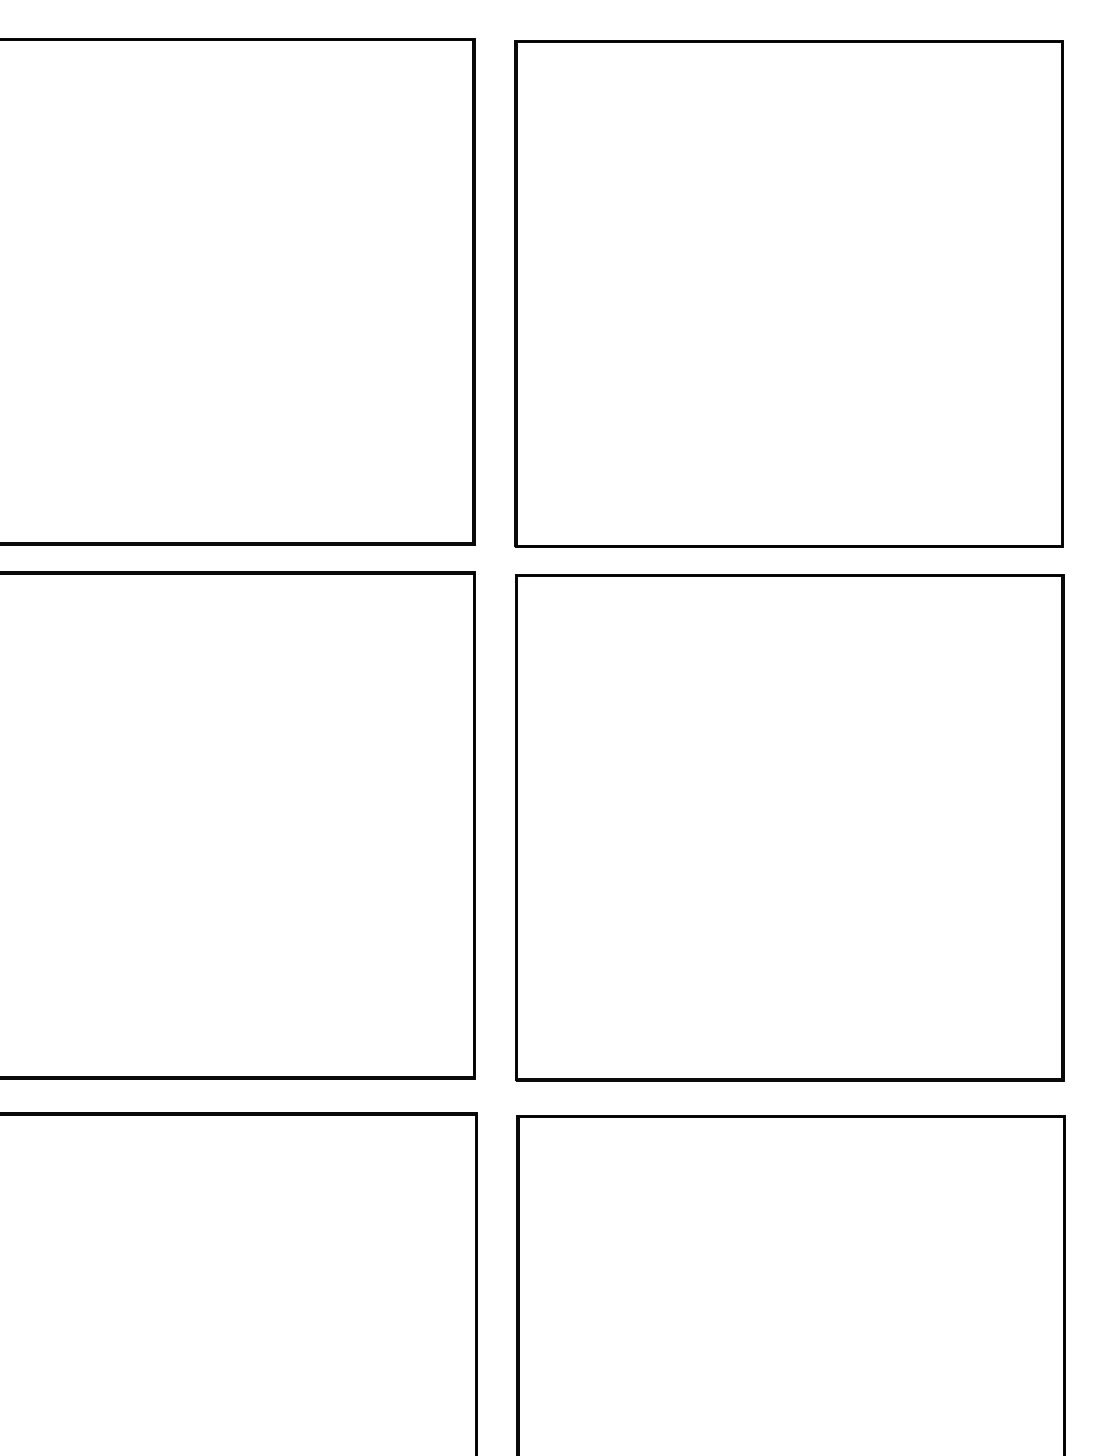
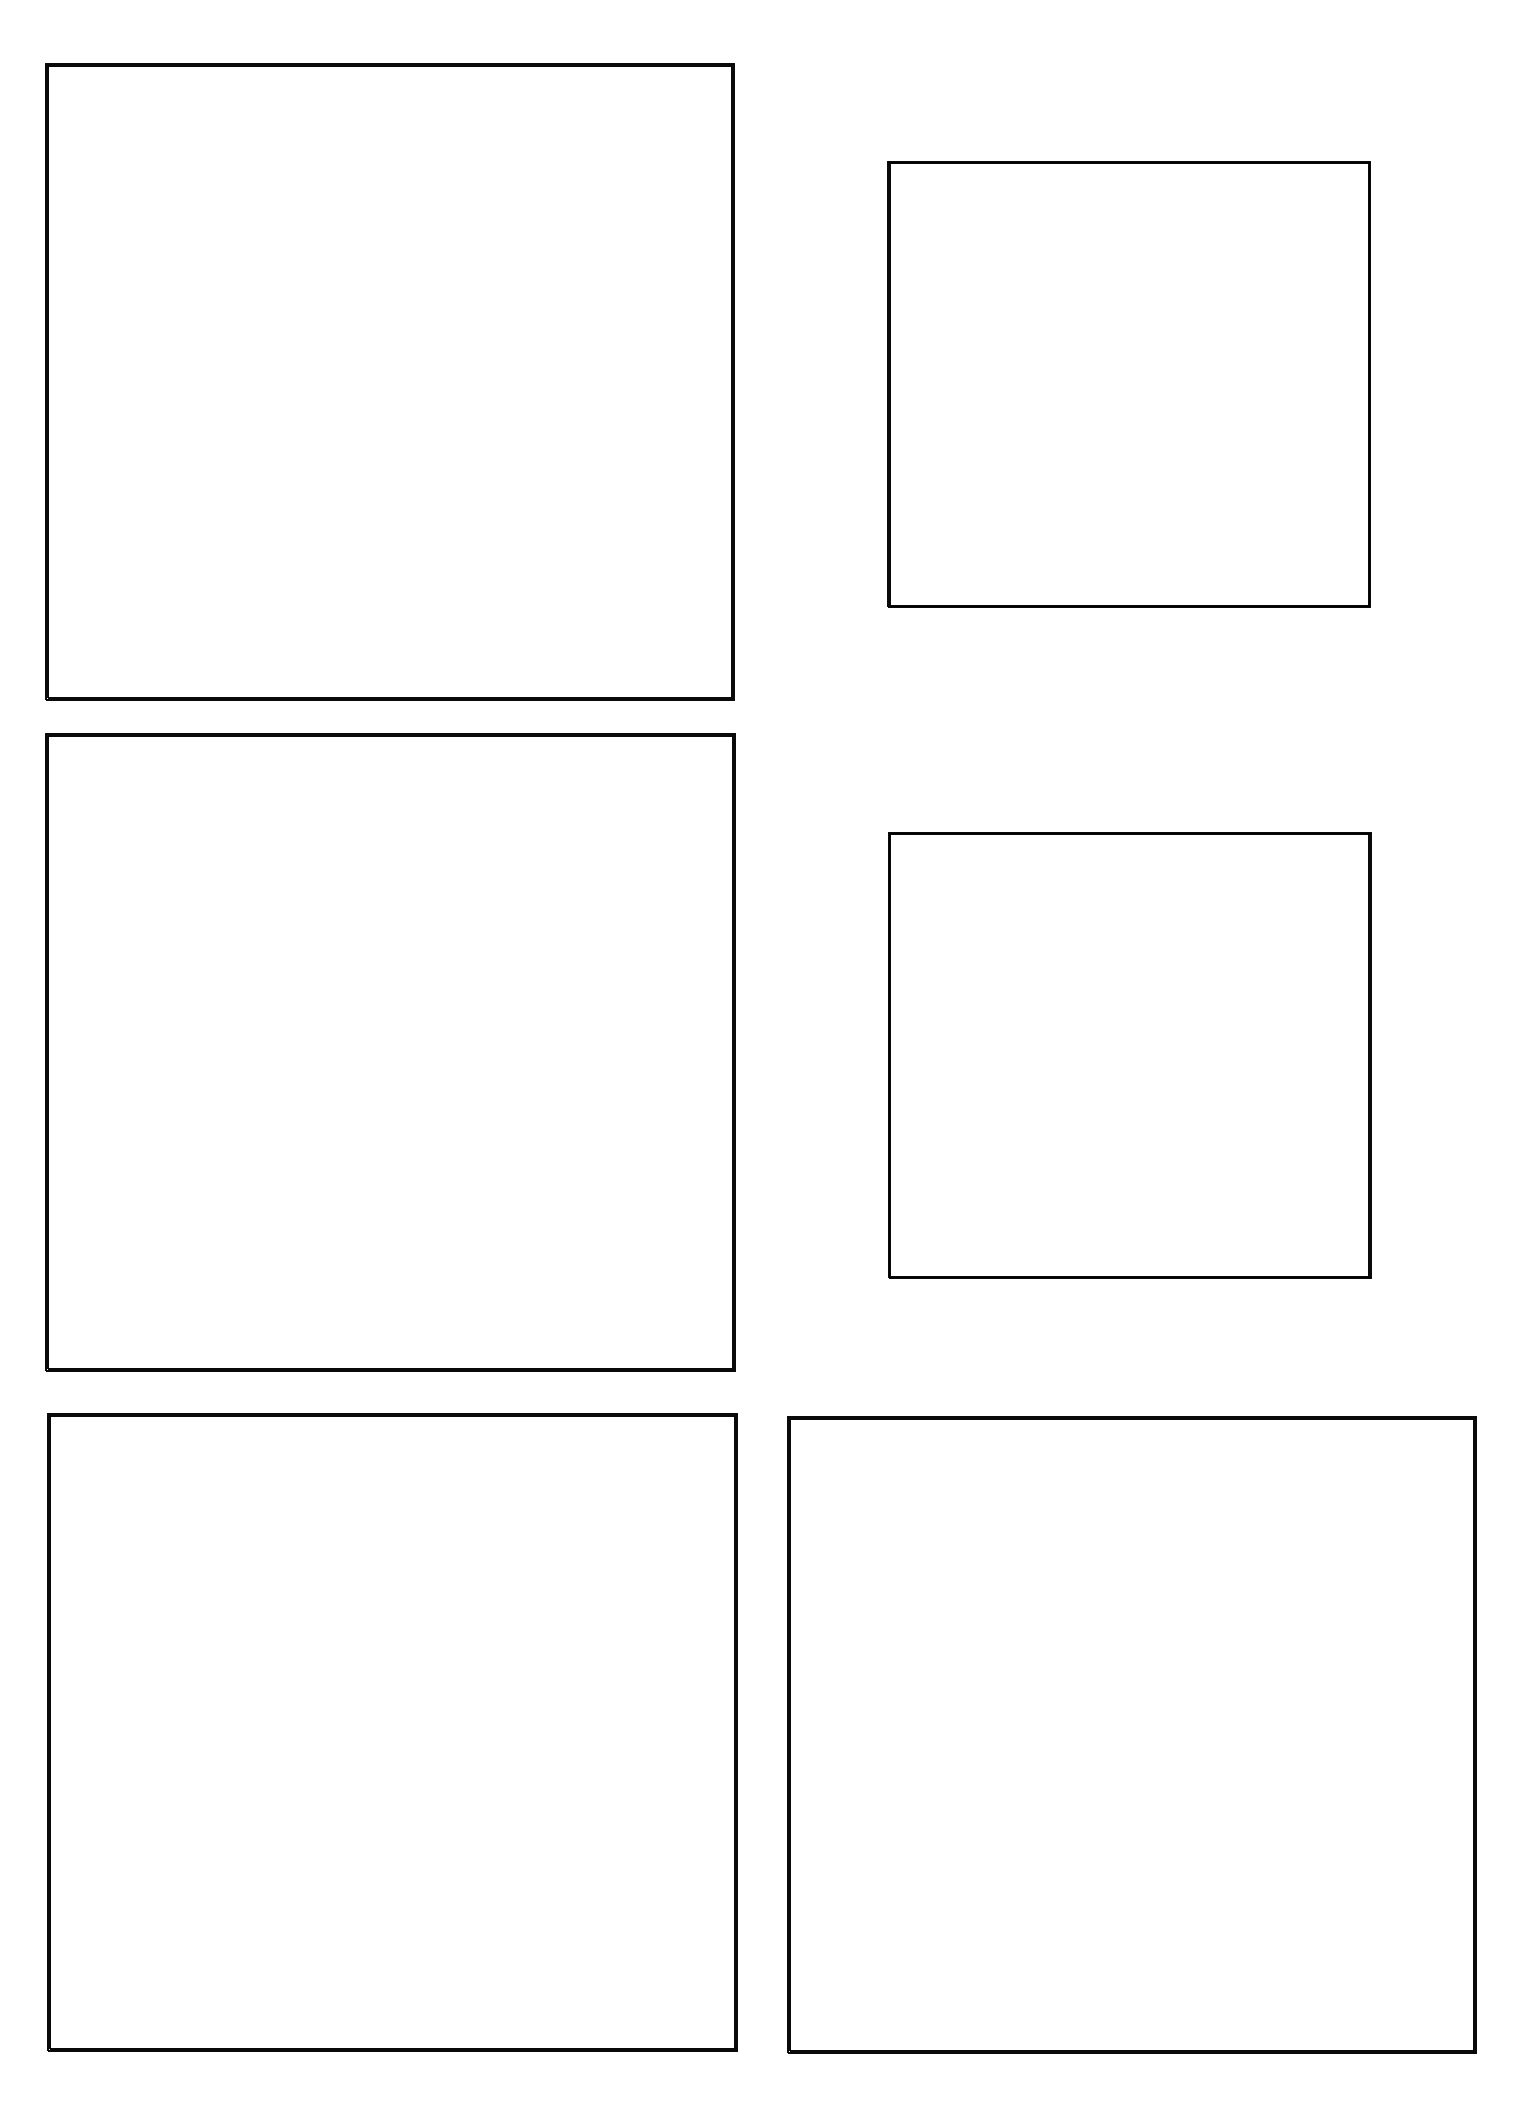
part: (789, 293) -> (1129, 384), size x0.7
part: (789, 827) -> (1129, 1055), size x0.7

